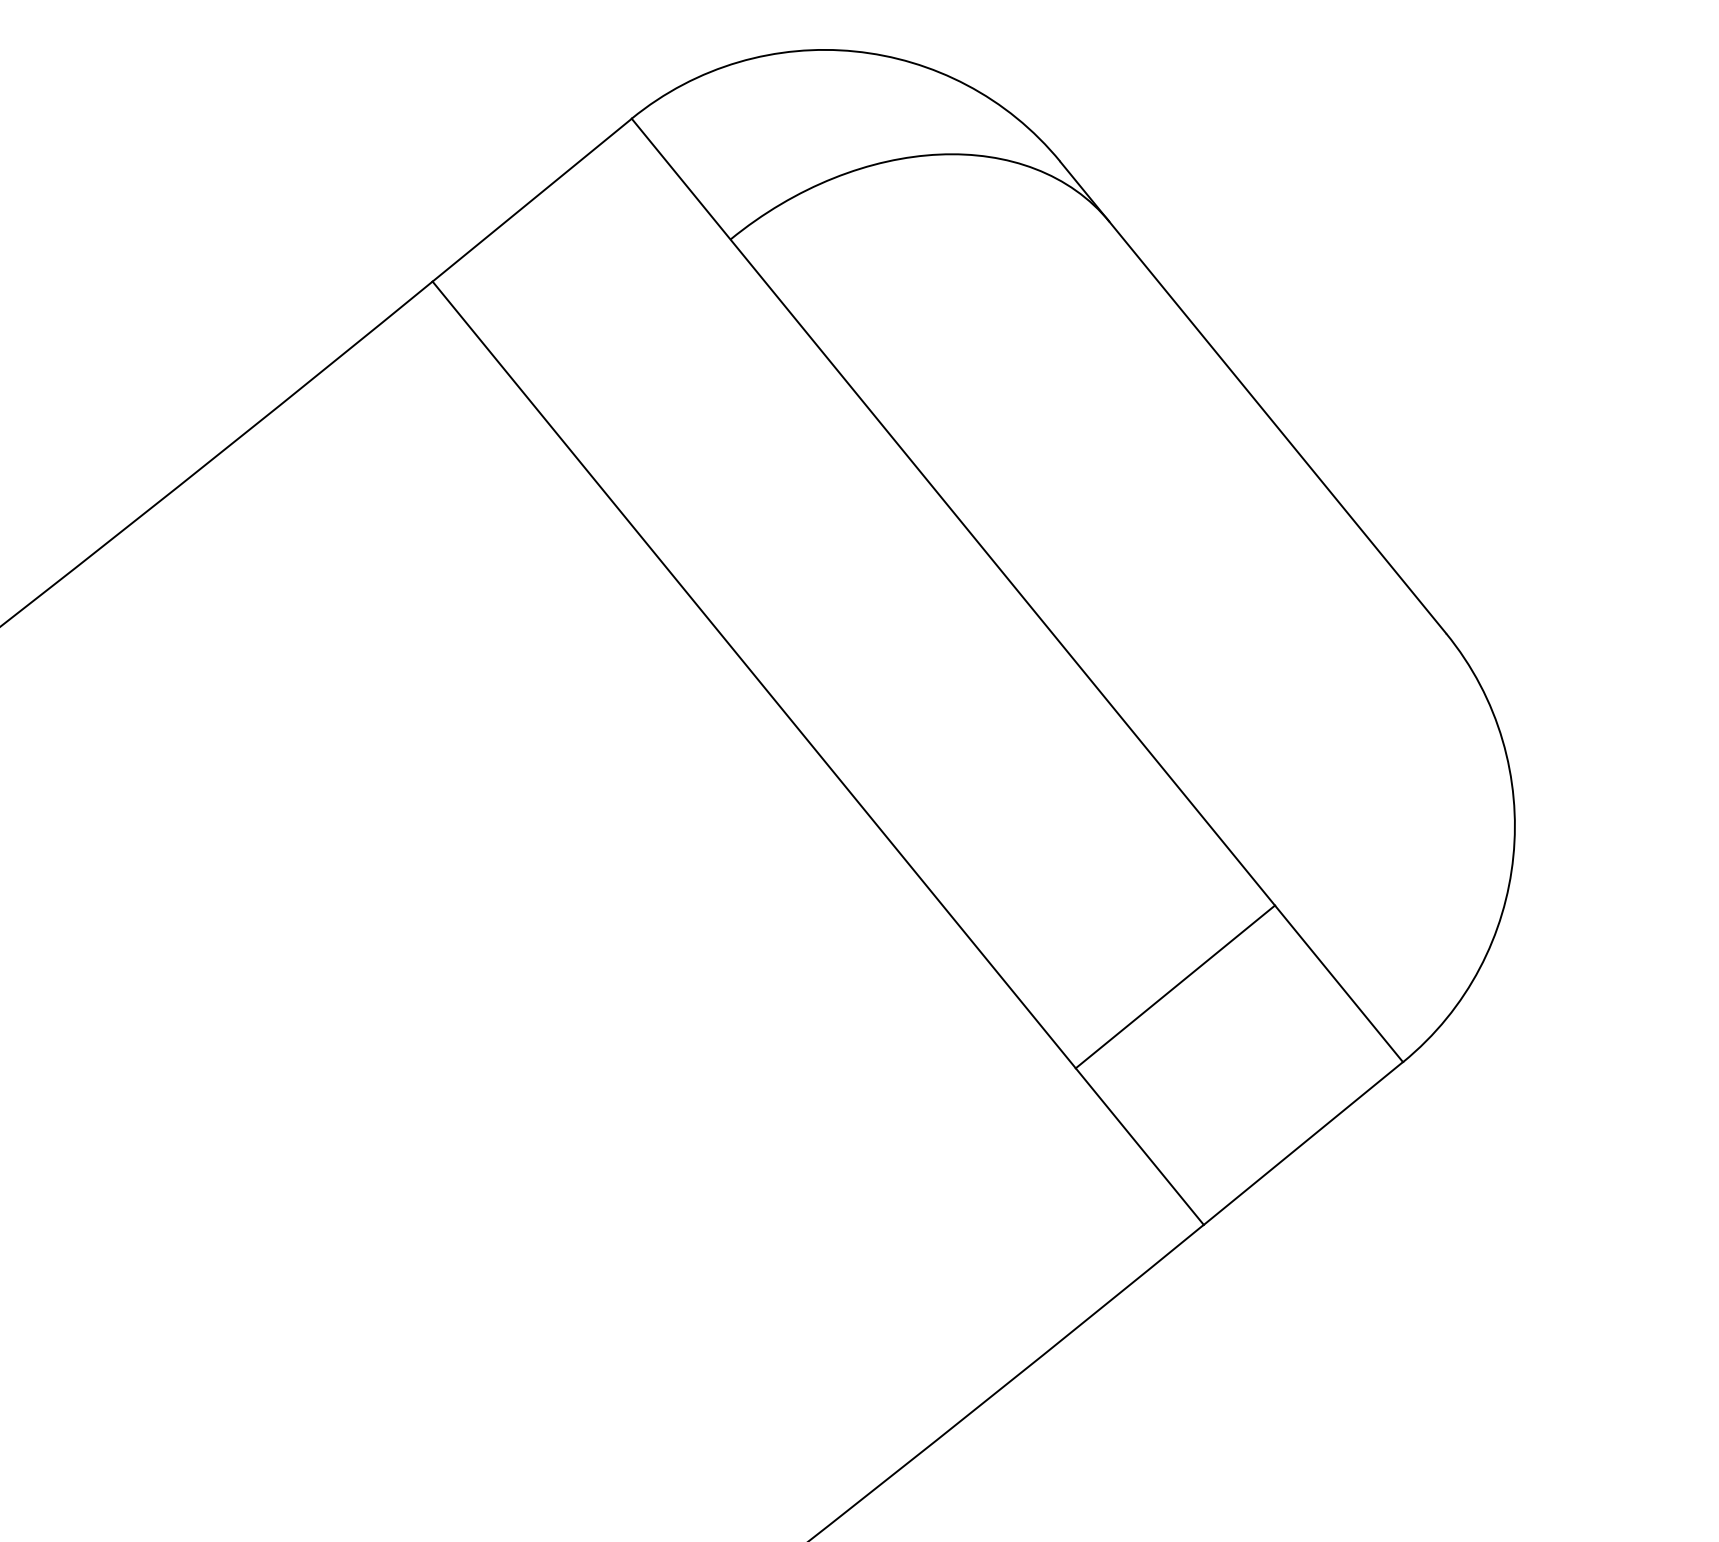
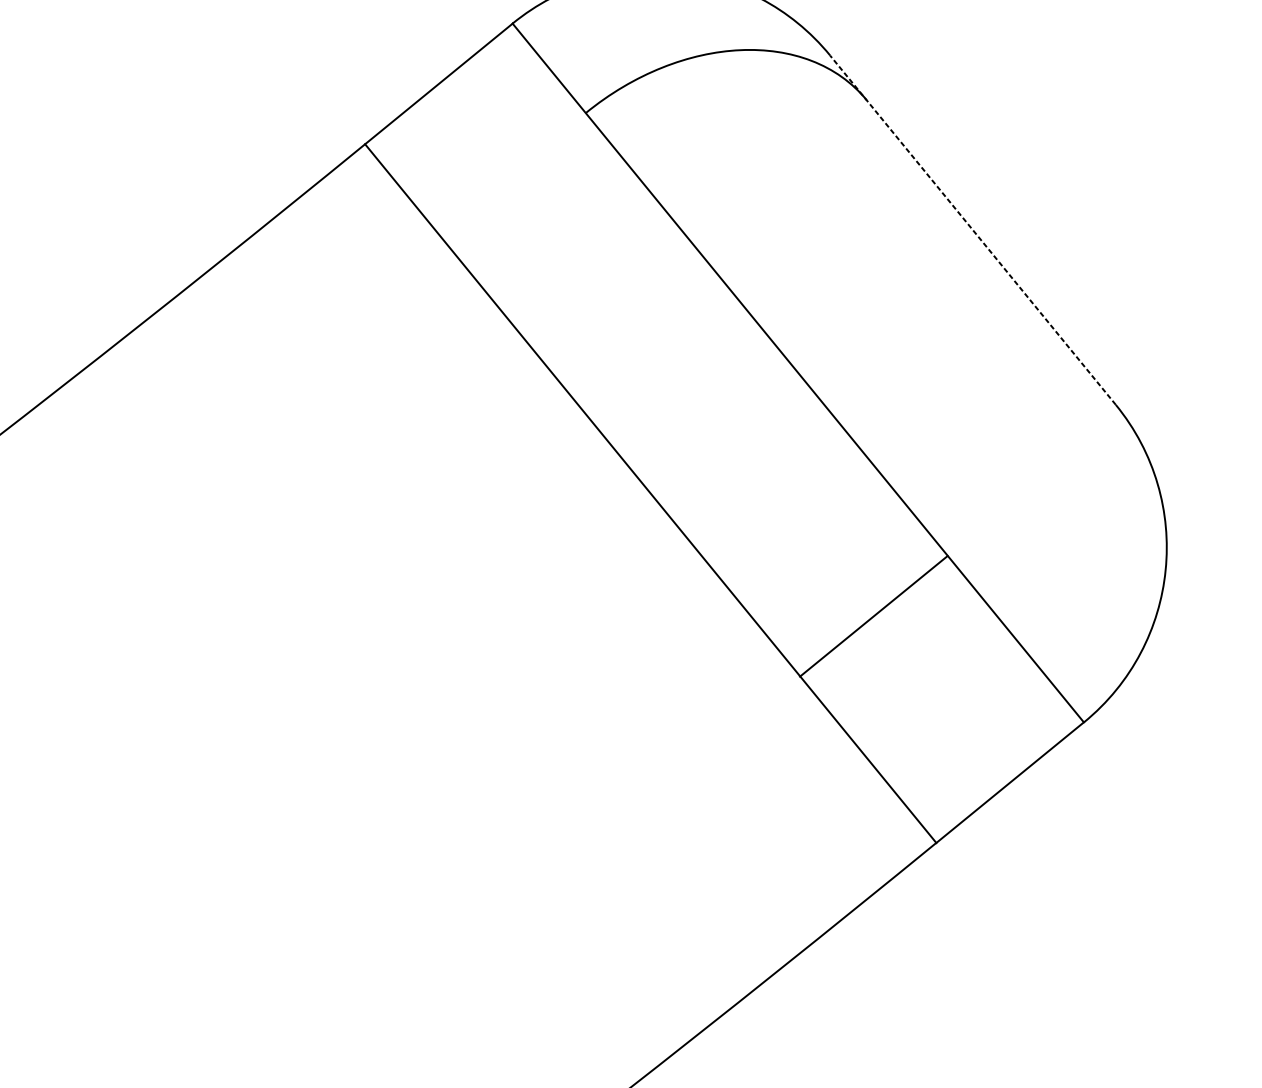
line: (1253, 397) -> (973, 230), solid -> dashed
line: (1175, 986) -> (873, 616), moved

